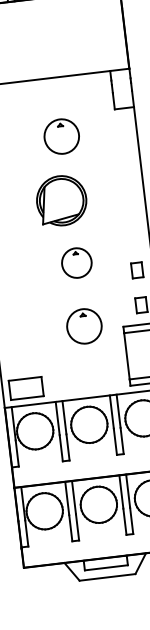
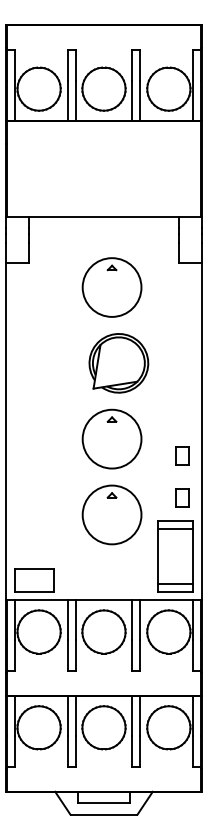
part: (61, 136) -> (111, 287), size x1.43
part: (61, 200) -> (118, 363), moved
part: (76, 262) -> (111, 438), size x1.67
part: (83, 326) -> (111, 514), size x1.43

